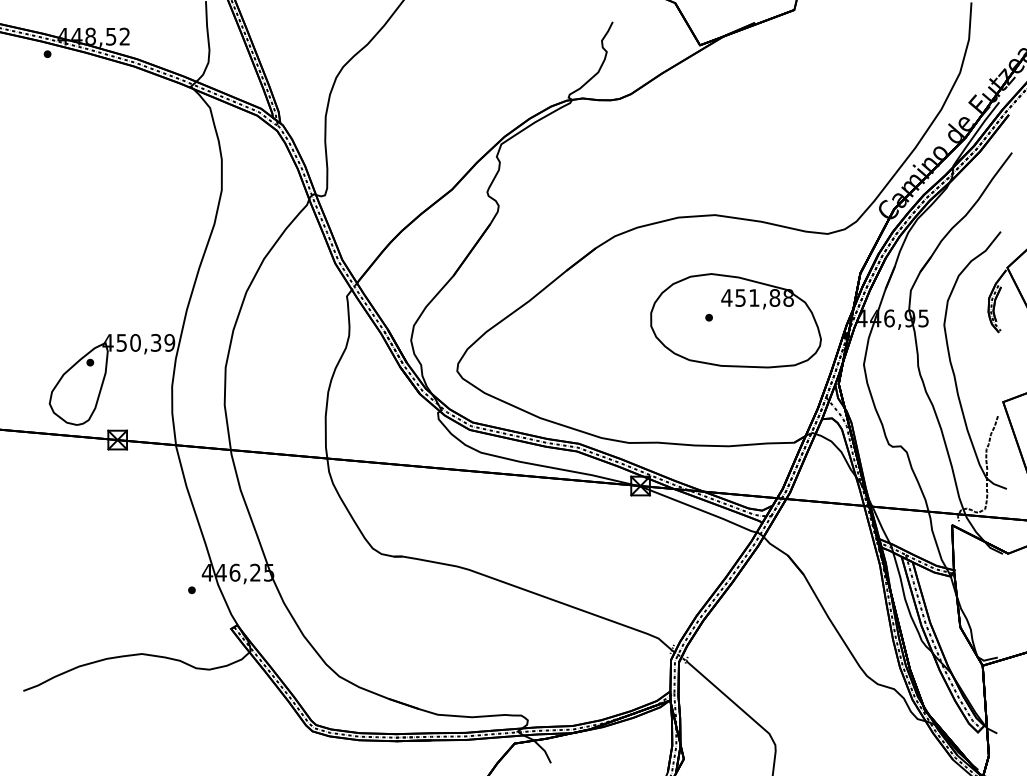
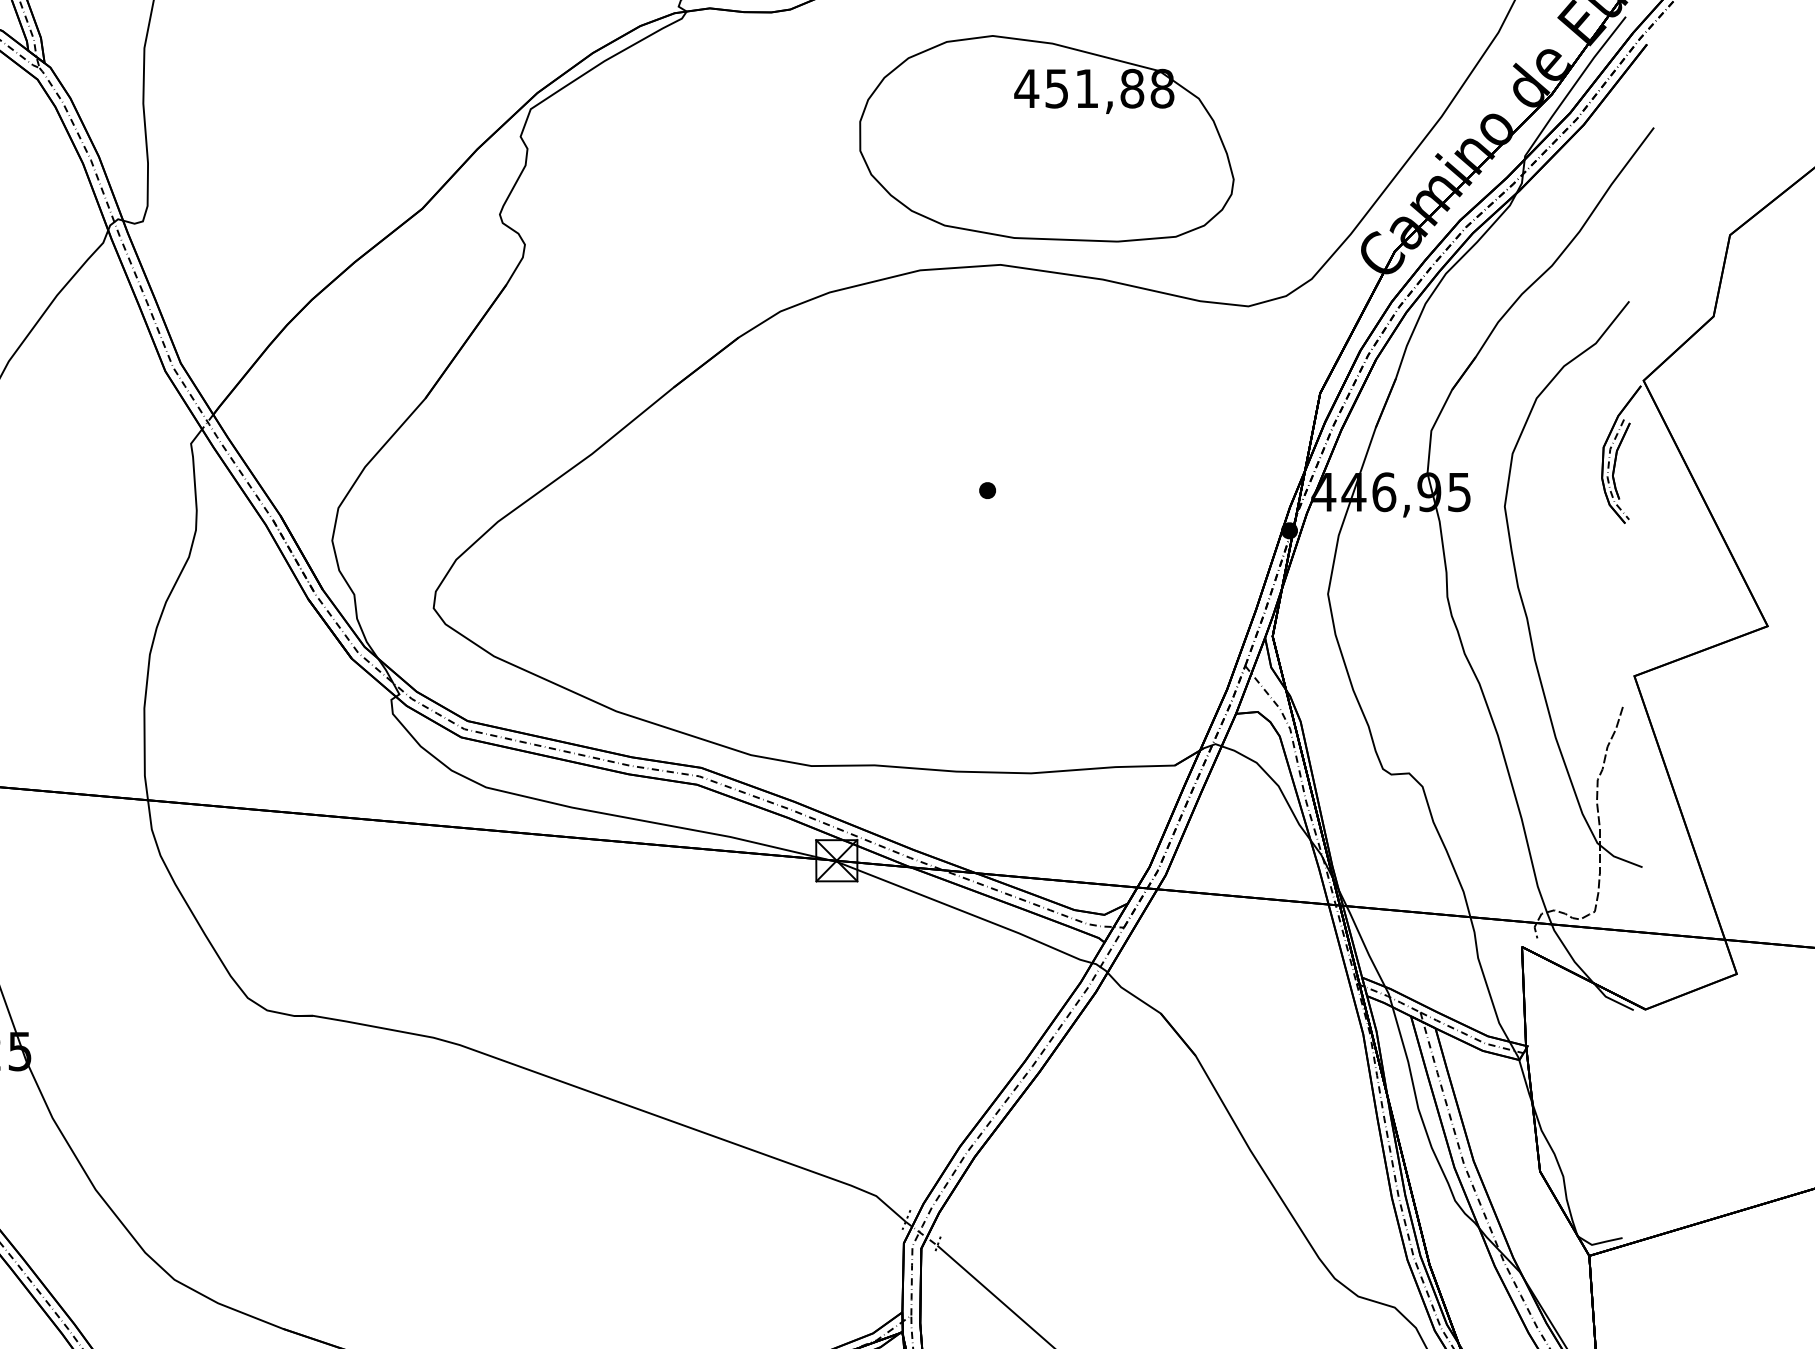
part: (735, 320) -> (1045, 138), moved

